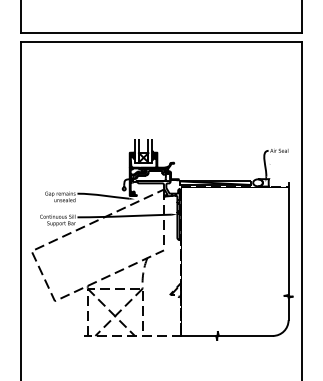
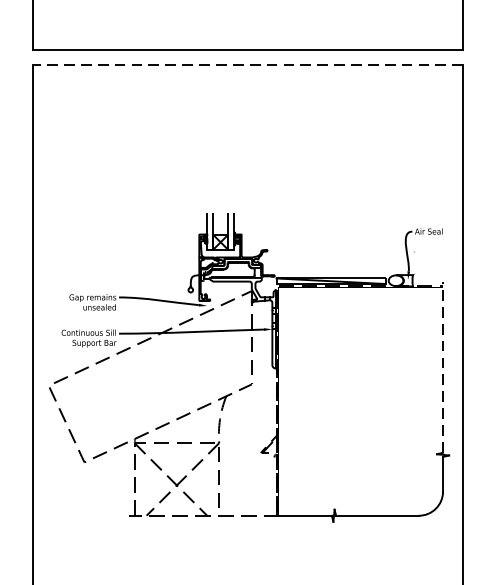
line: (161, 42) -> (248, 65), solid -> dashed
line: (288, 239) -> (442, 367), solid -> dashed

